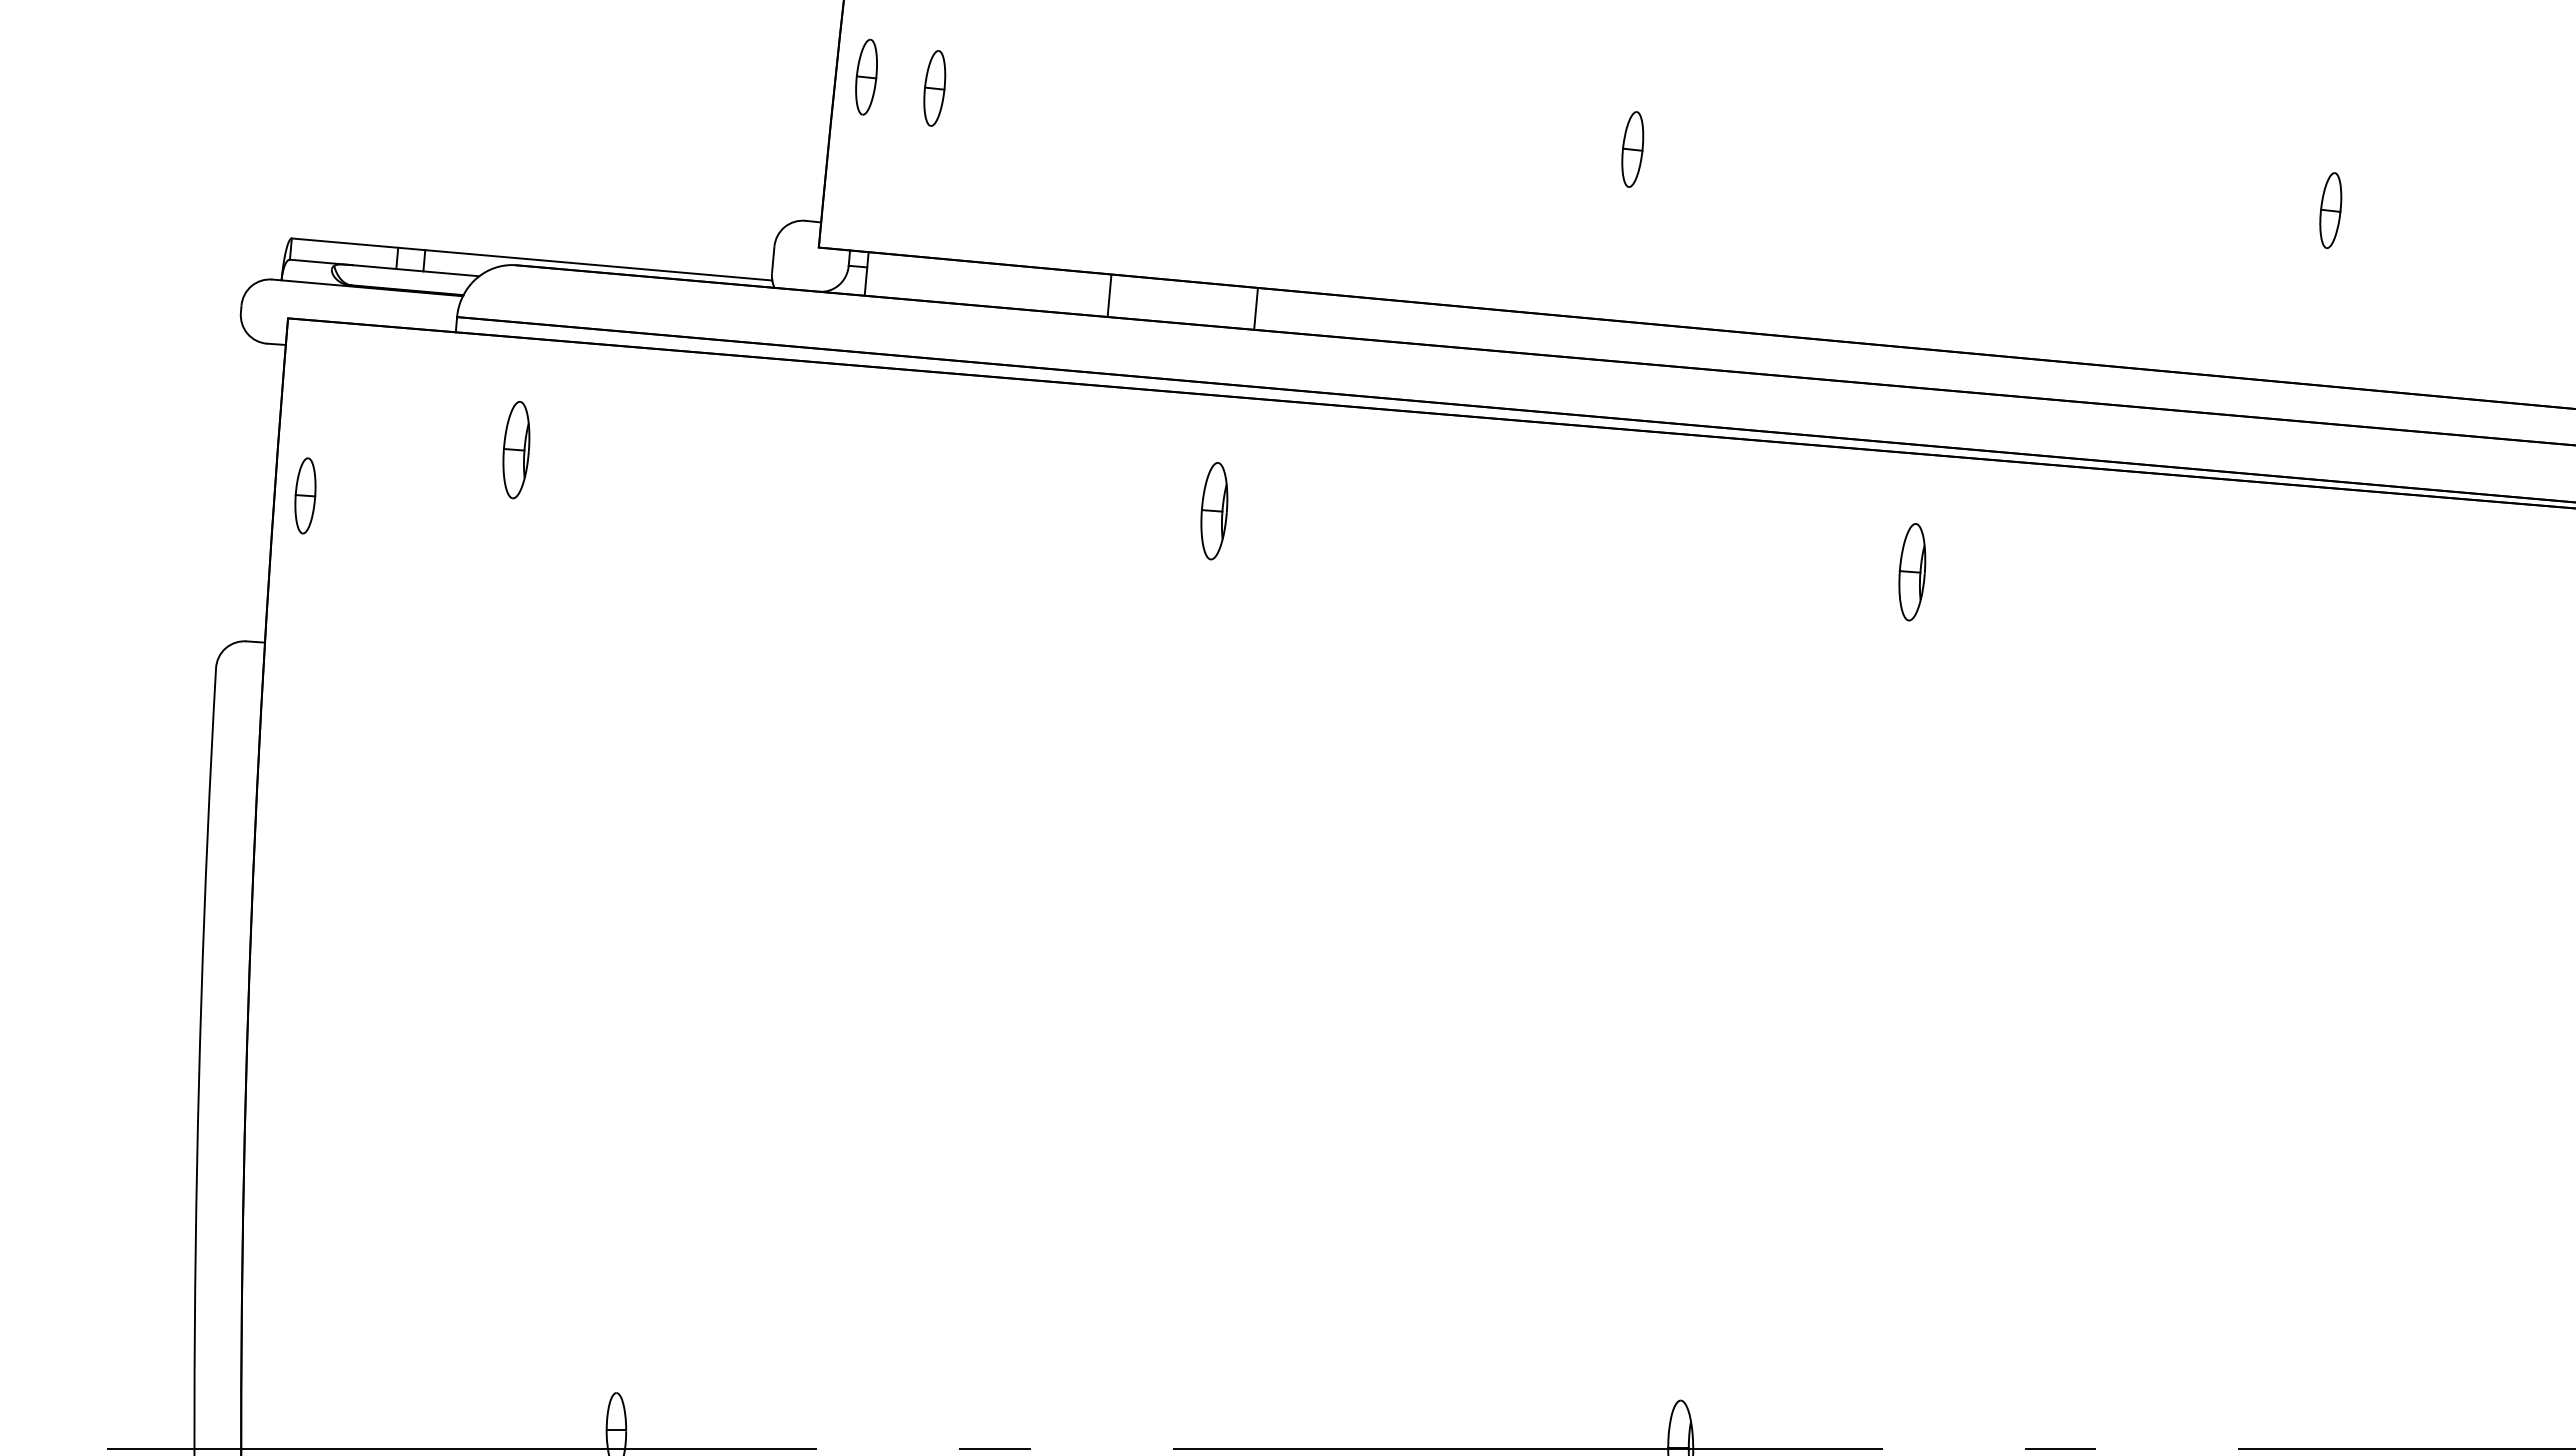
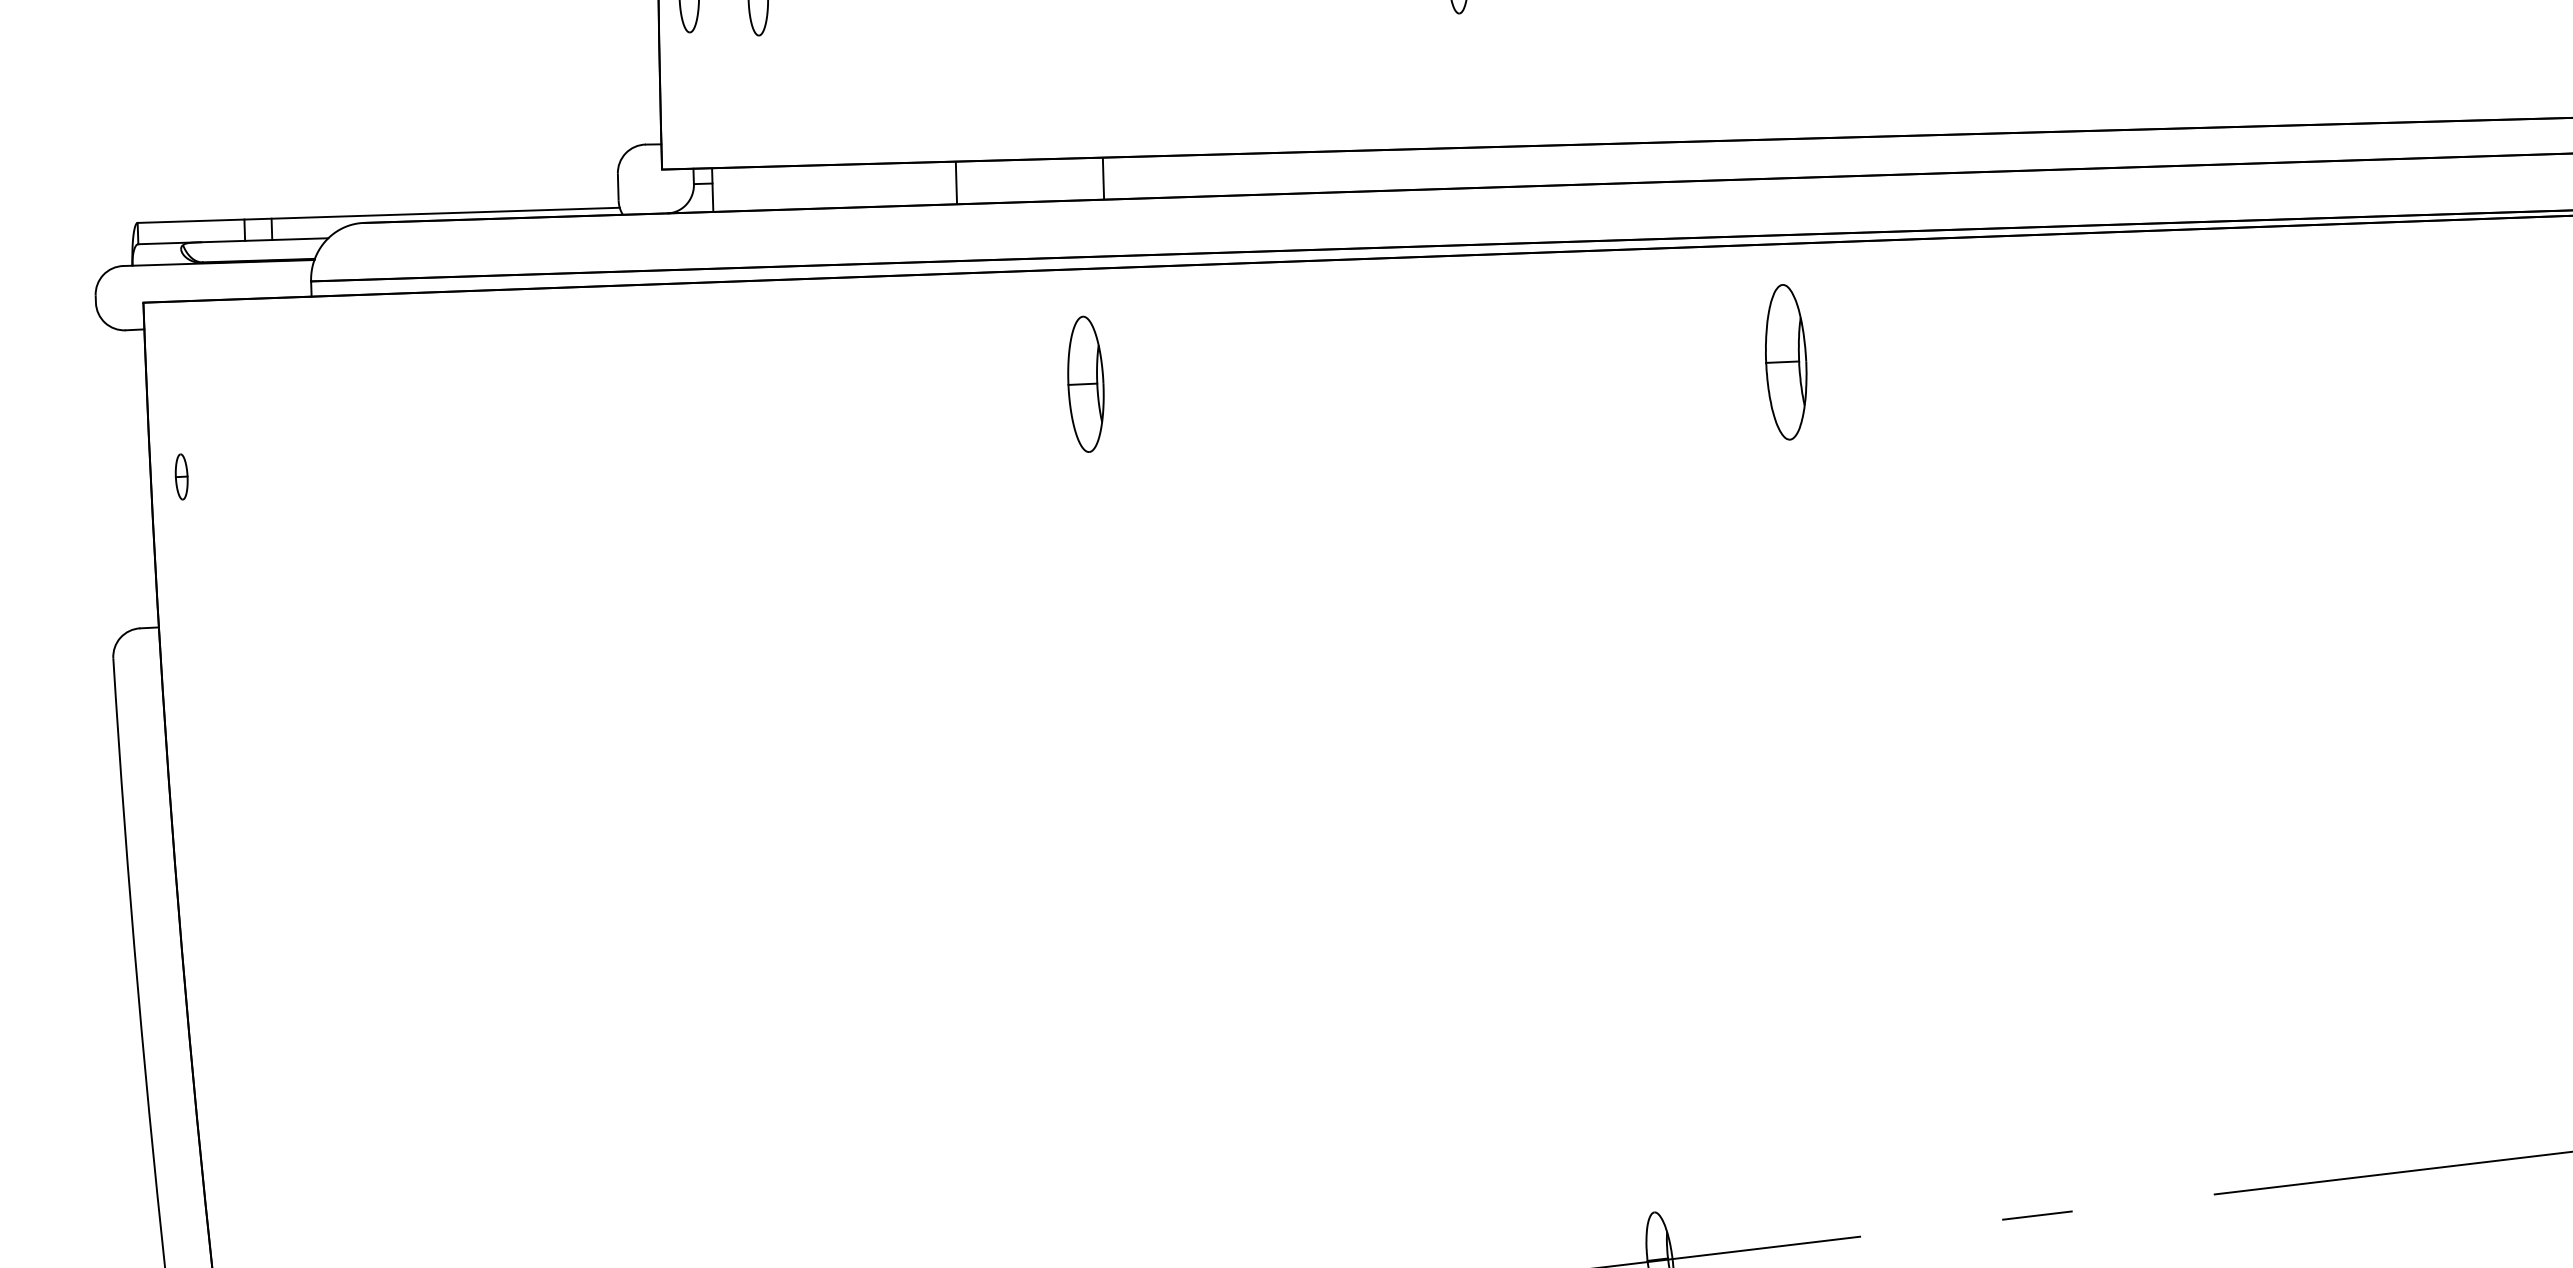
part: (516, 450) -> (385, 406), removed
part: (305, 495) -> (181, 476), size x0.6
part: (1214, 511) -> (1086, 384), size x1.4
part: (1912, 572) -> (1786, 362), size x1.6

